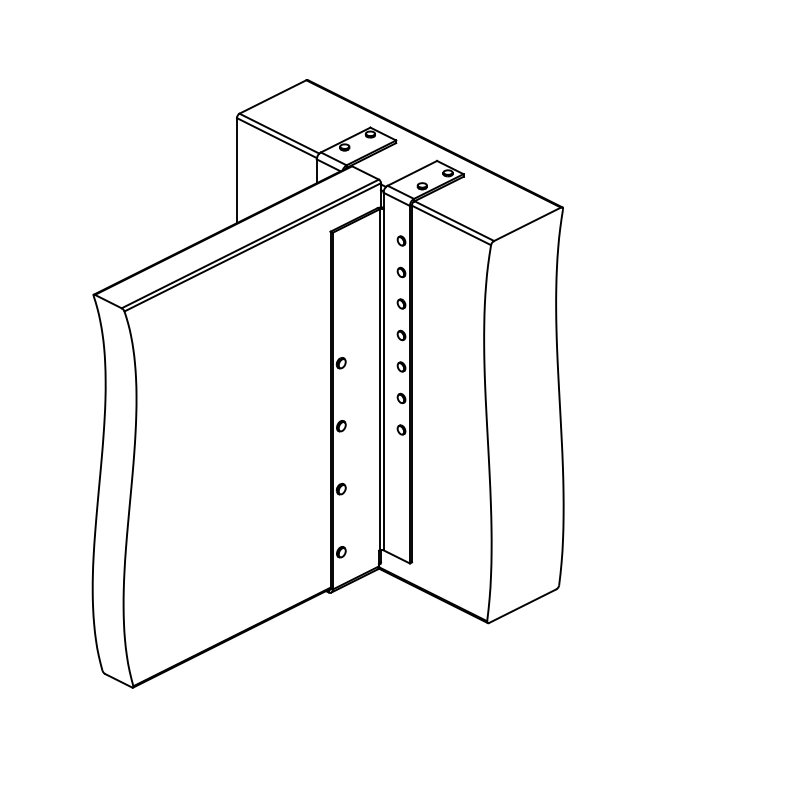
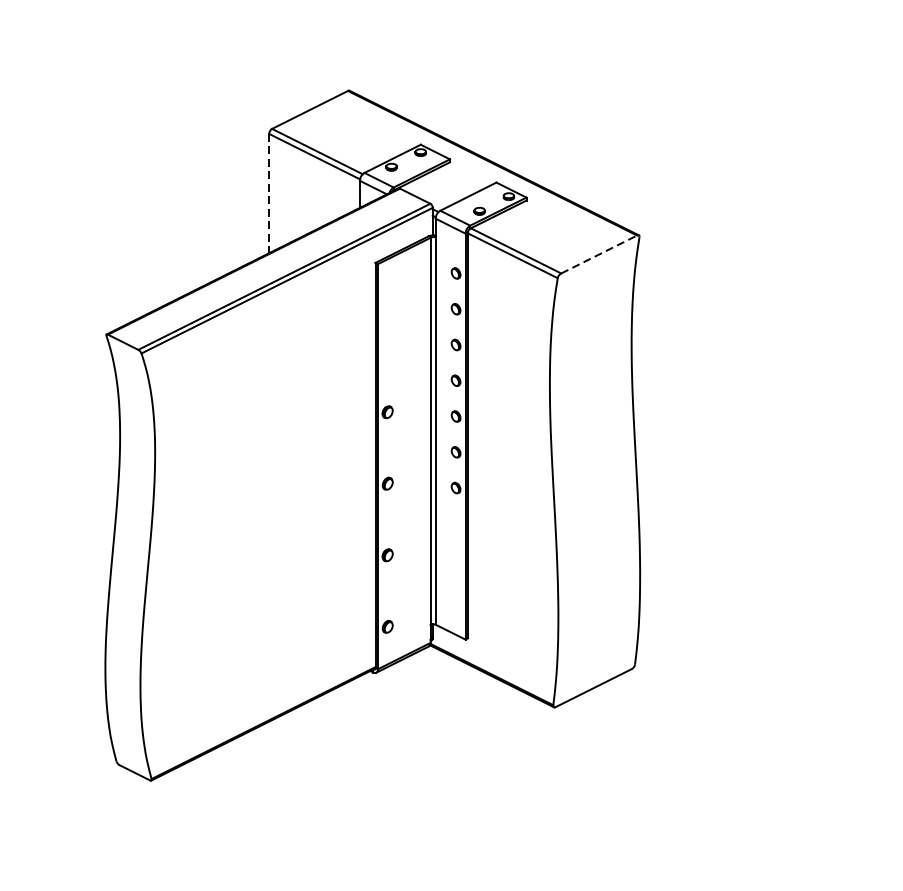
line: (236, 170) -> (268, 193), solid -> dashed
line: (528, 224) -> (600, 254), solid -> dashed

